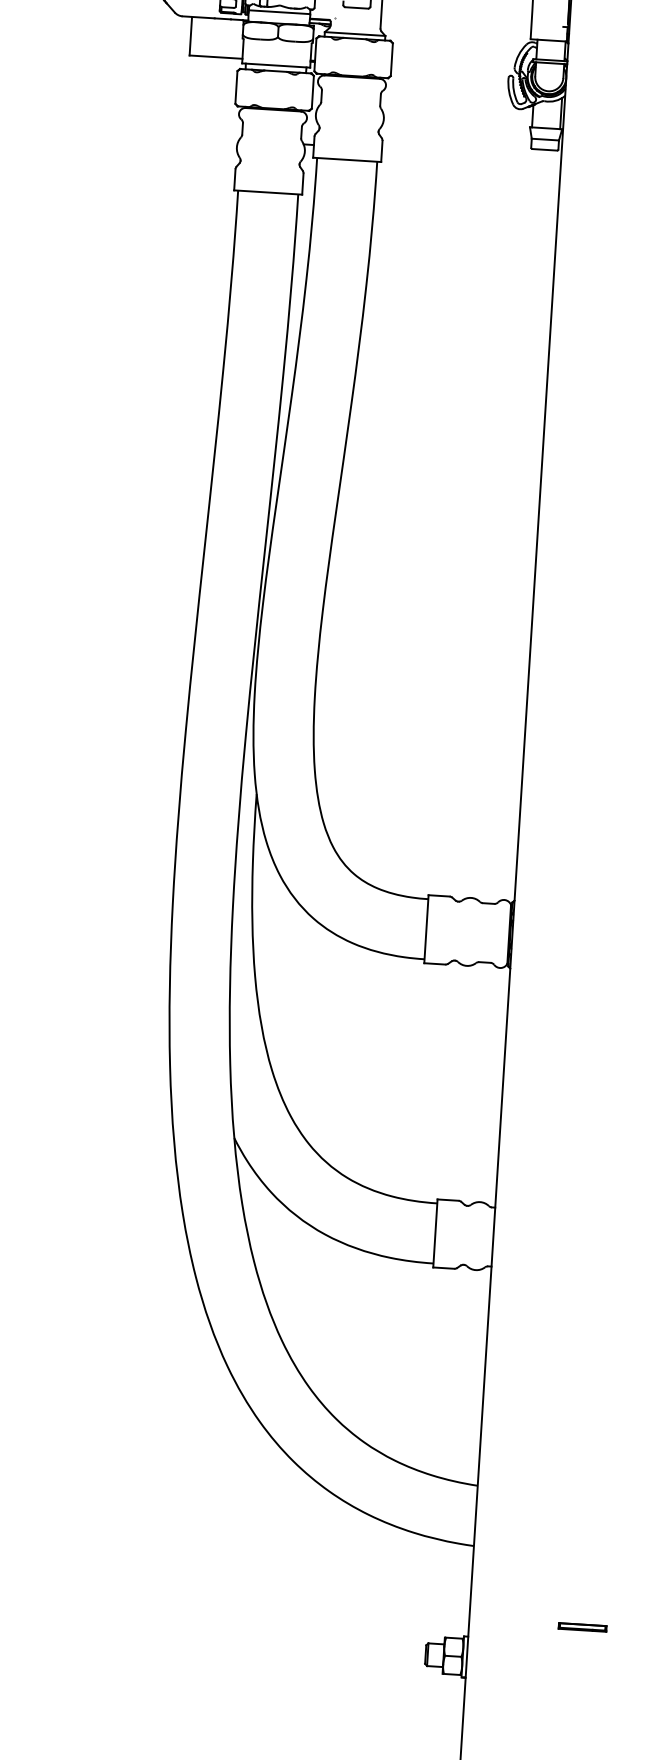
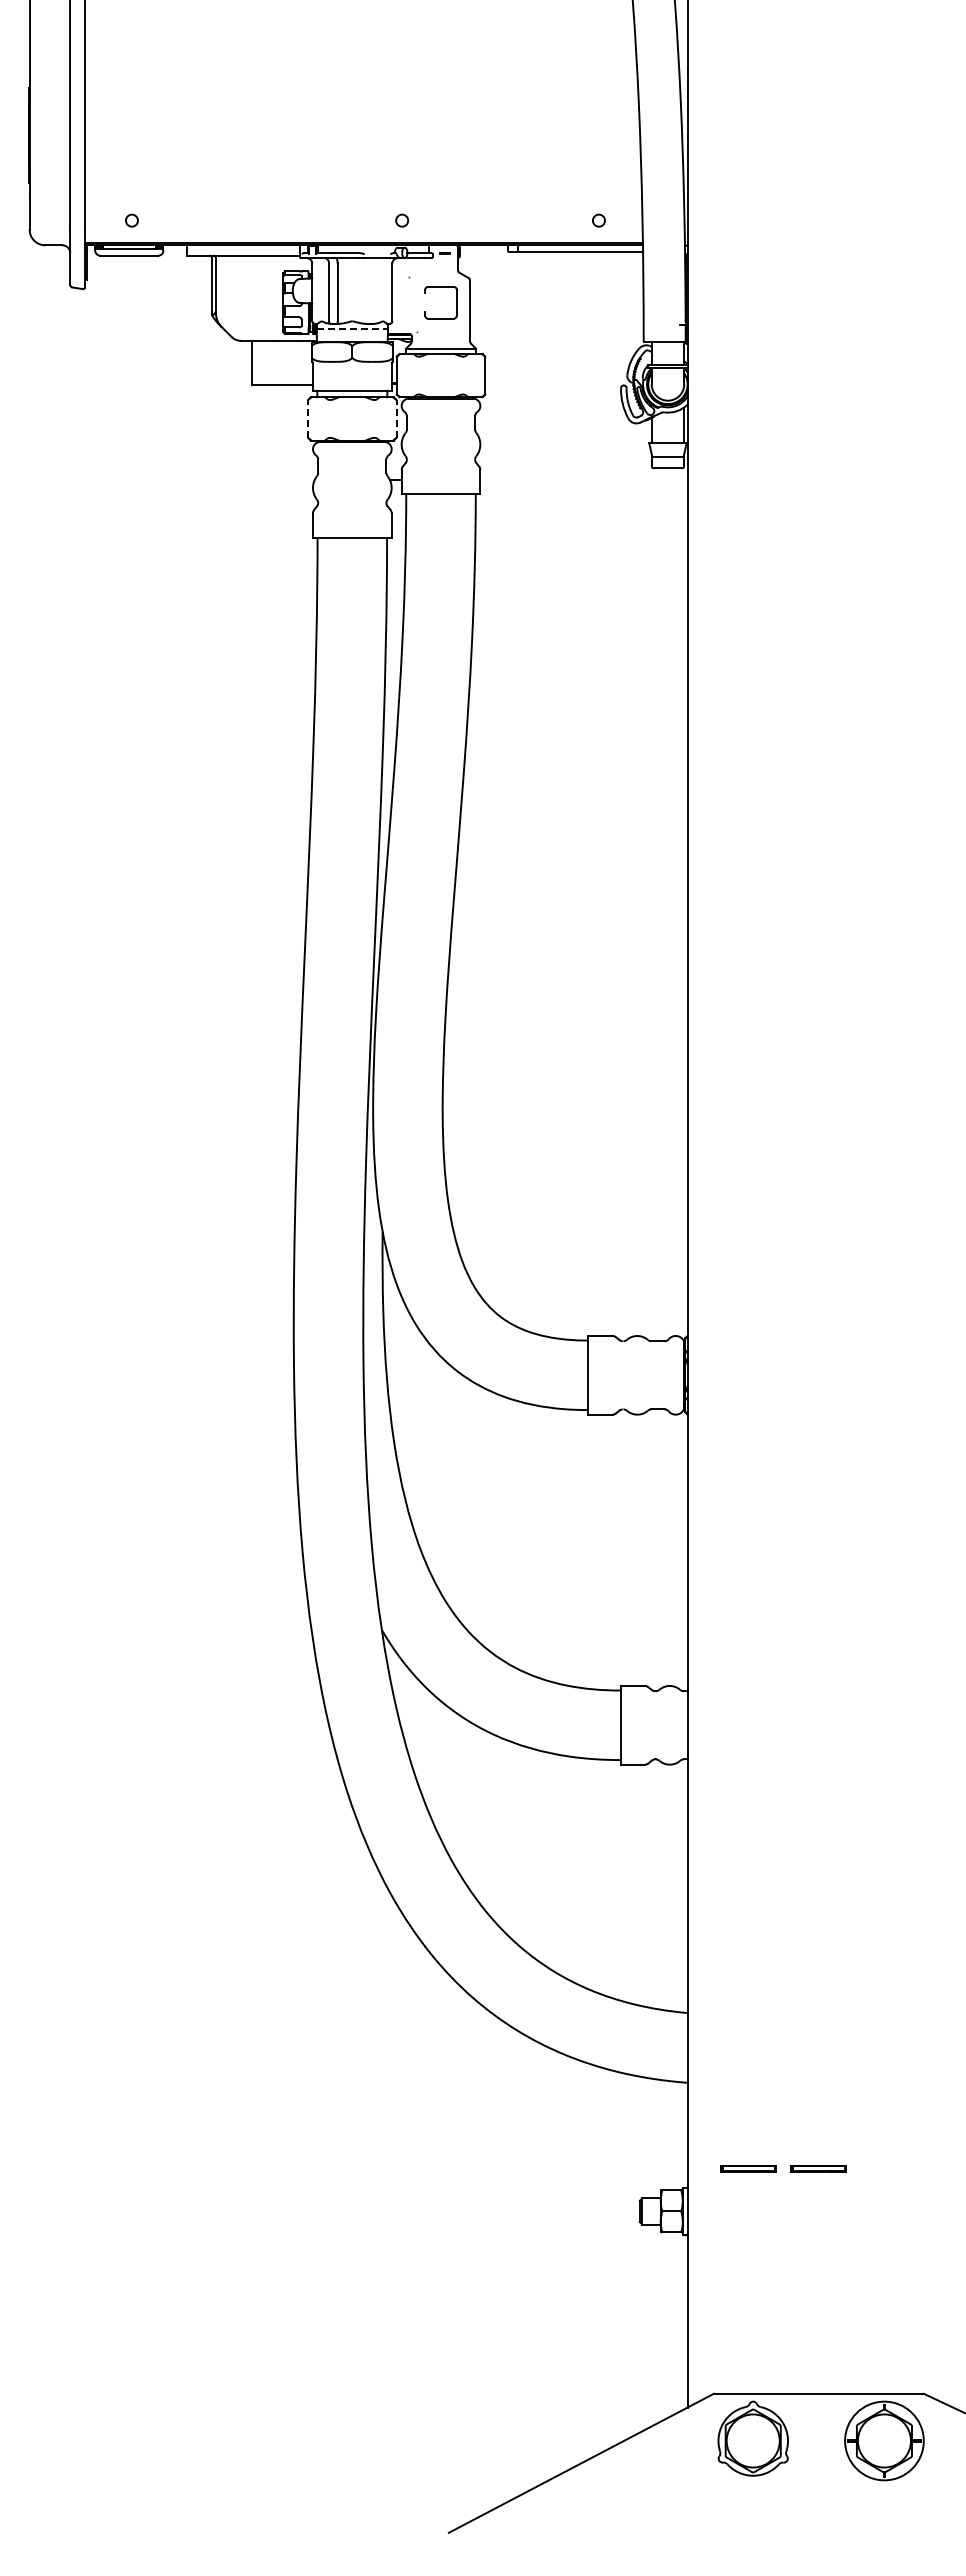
line: (279, 12) -> (352, 329), solid -> dashed
line: (236, 87) -> (308, 418), solid -> dashed
line: (312, 91) -> (396, 418), solid -> dashed
part: (521, 1623) -> (748, 2168), added

